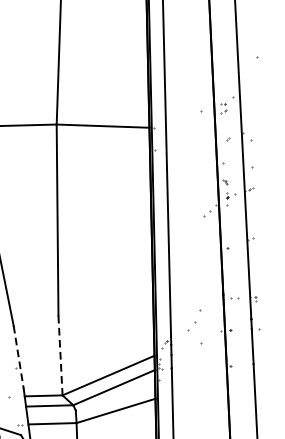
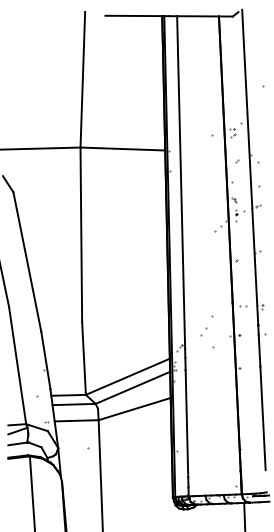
line: (61, 356) -> (84, 359), dashed -> solid
line: (18, 357) -> (45, 360), dashed -> solid

